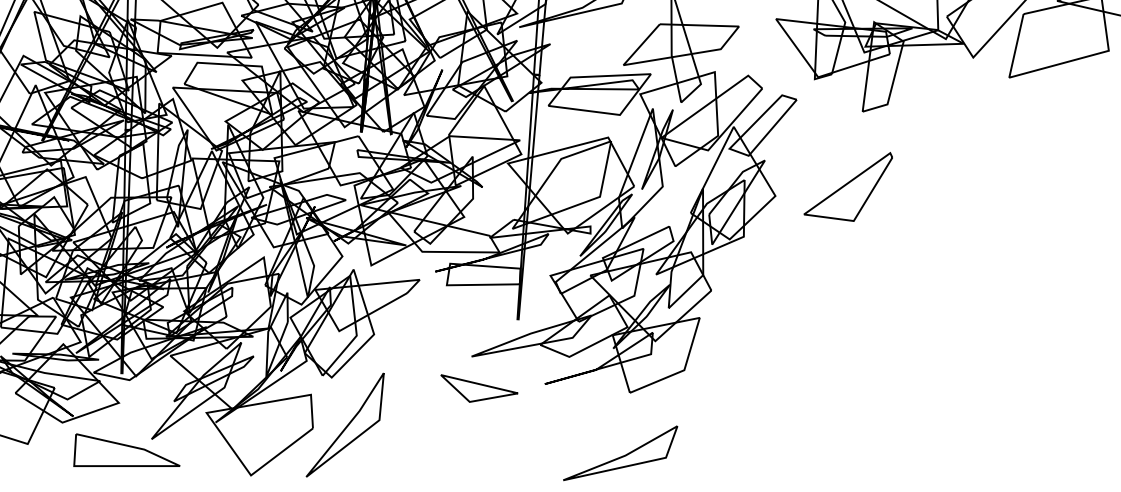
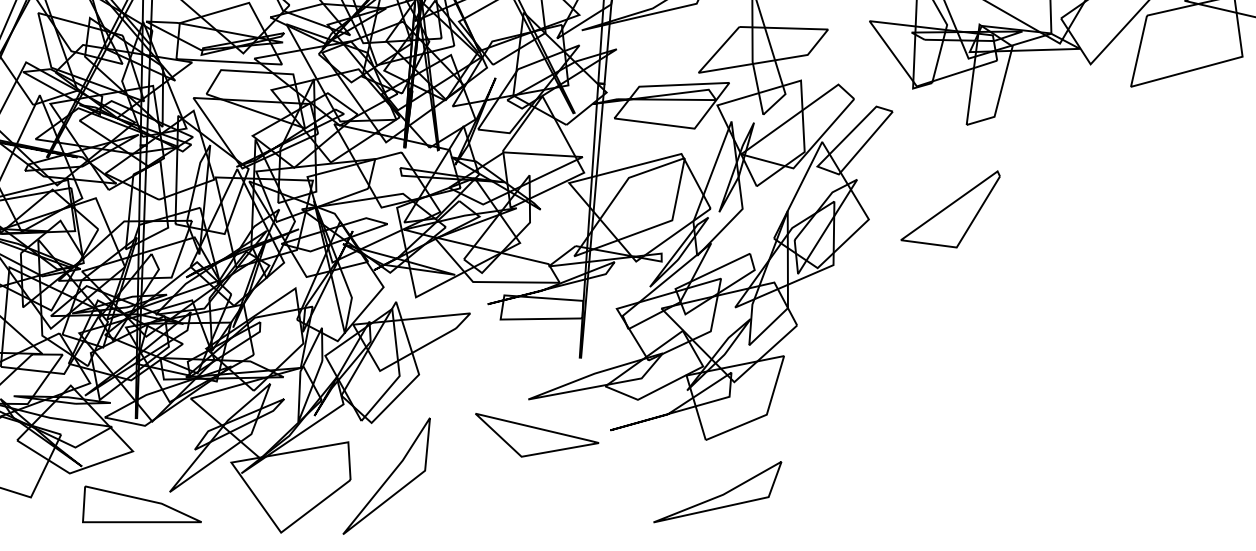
part: (479, 388) -> (537, 435), size x1.43
part: (620, 453) -> (717, 492), moved

